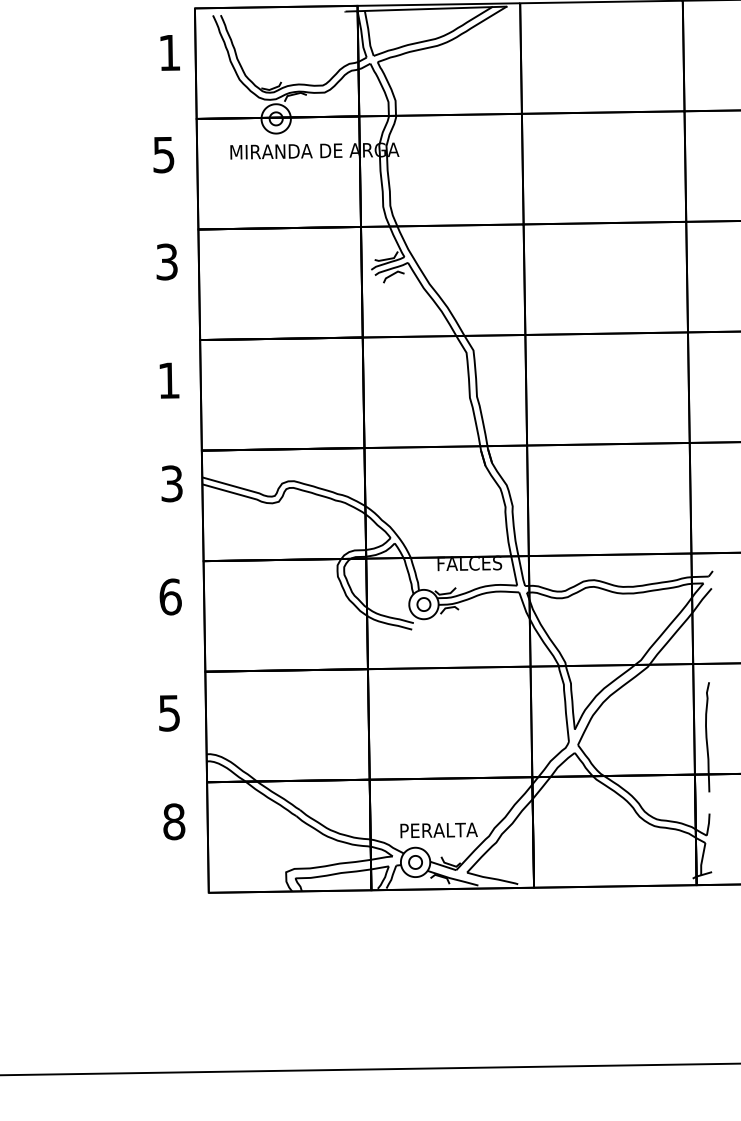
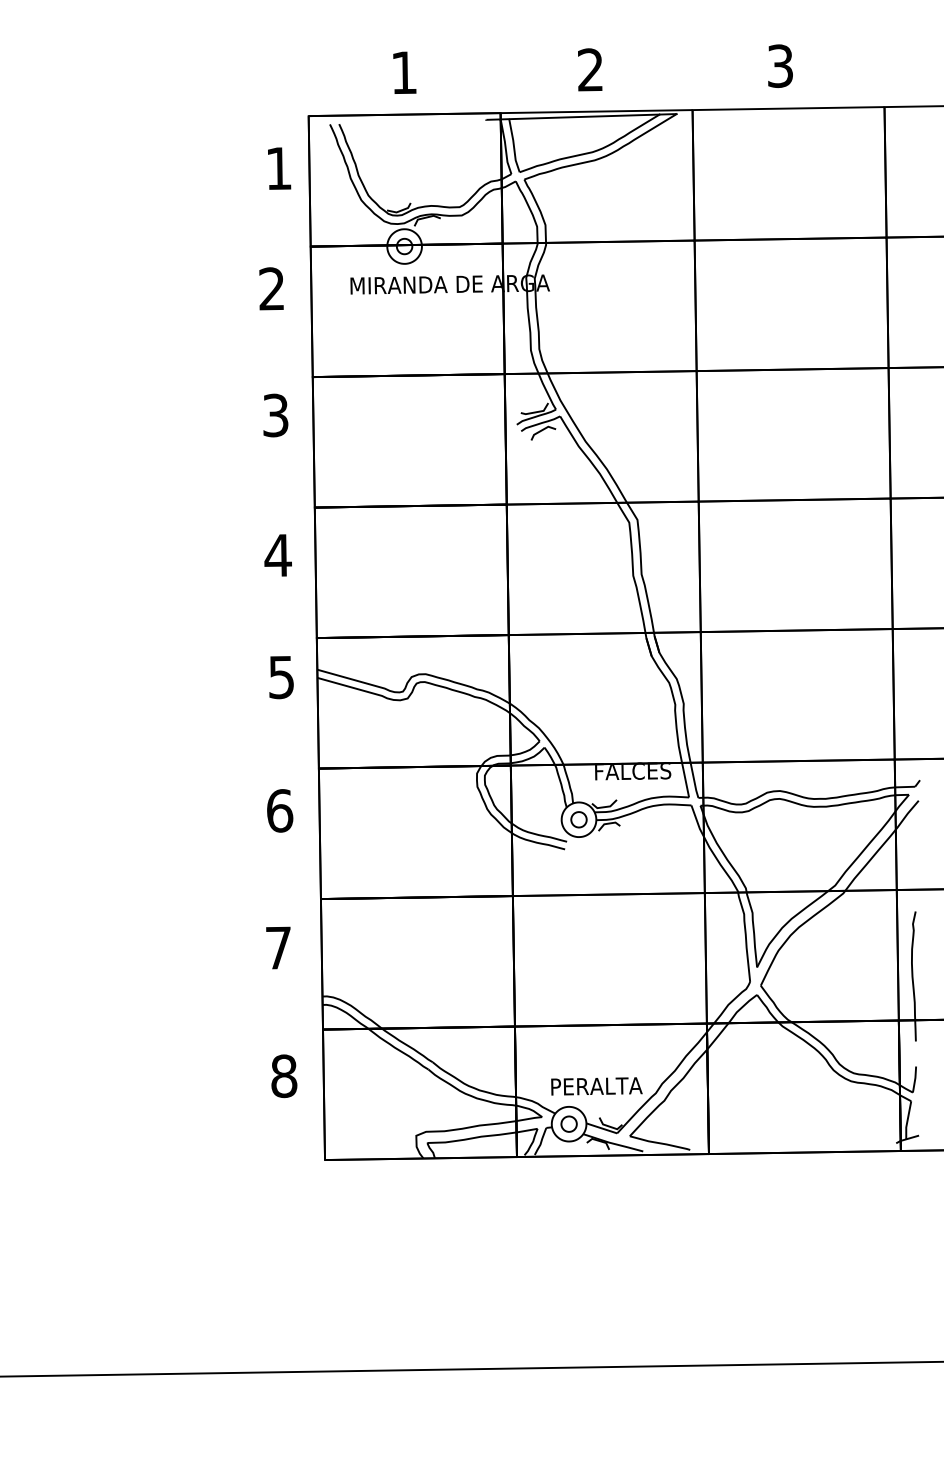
text: (163, 154) -> (271, 288), 5 -> 2
text: (168, 380) -> (277, 555), 1 -> 4
text: (171, 483) -> (281, 676), 3 -> 5
text: (169, 712) -> (278, 947), 5 -> 7

